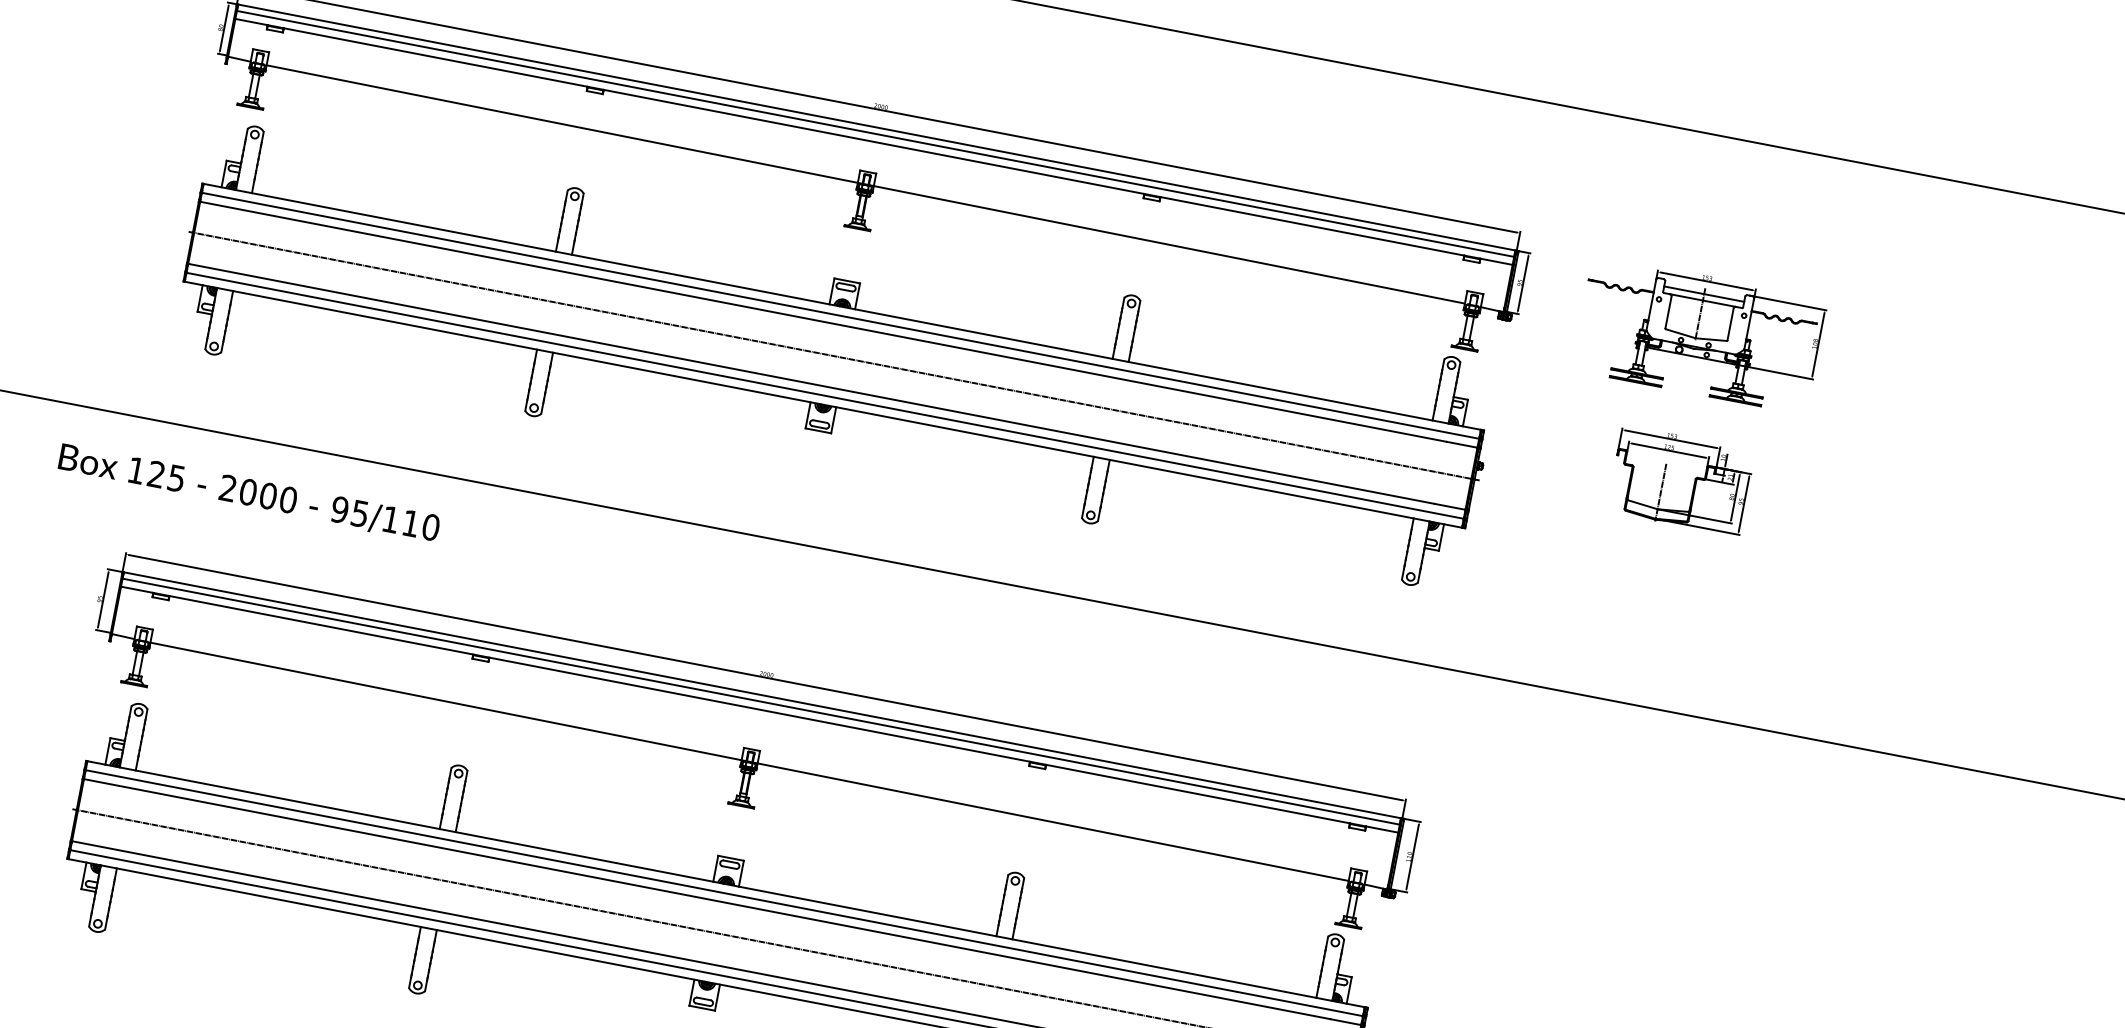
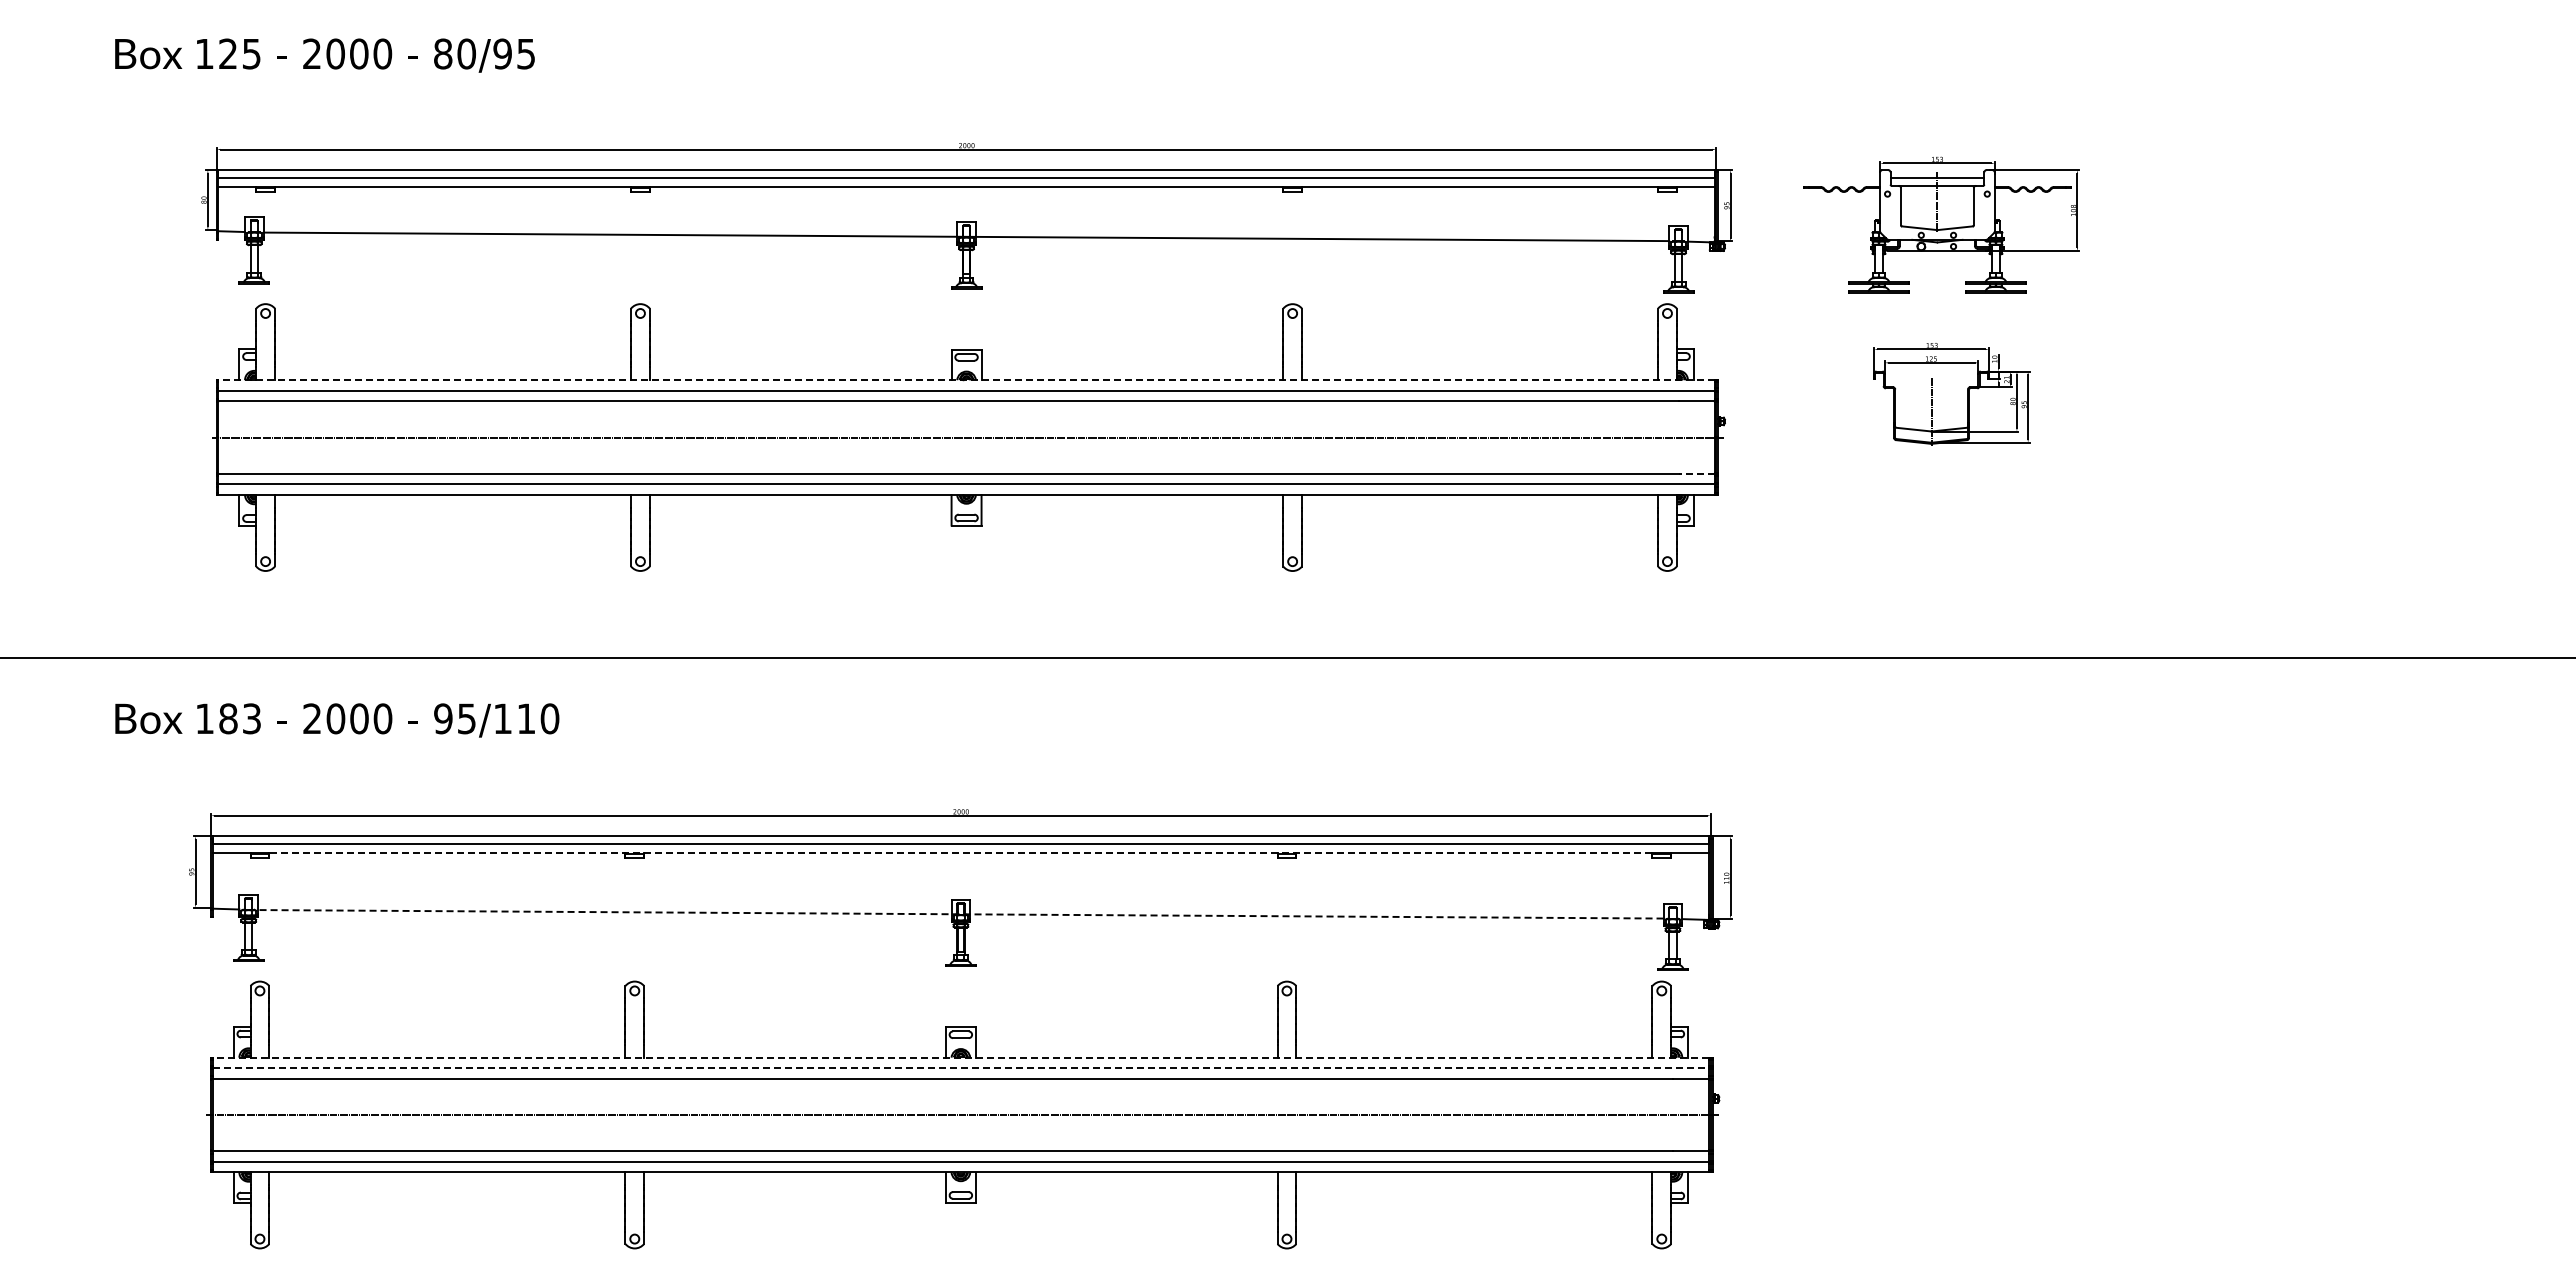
line: (842, 307) -> (966, 380), solid -> dashed
text: (166, 476) -> (239, 718), 125 -> 183
line: (1450, 506) -> (1696, 473), solid -> dashed
line: (759, 709) -> (960, 853), solid -> dashed
line: (749, 761) -> (960, 914), solid -> dashed
line: (725, 883) -> (960, 1057), solid -> dashed
line: (724, 893) -> (961, 1068), solid -> dashed

